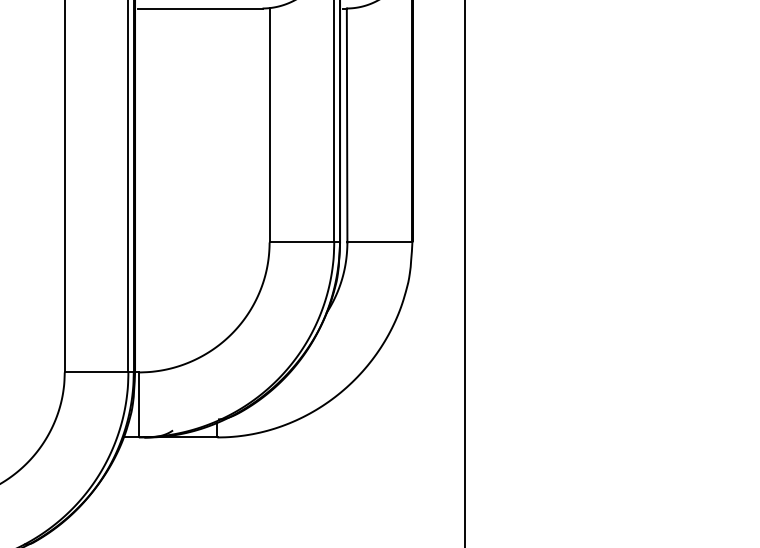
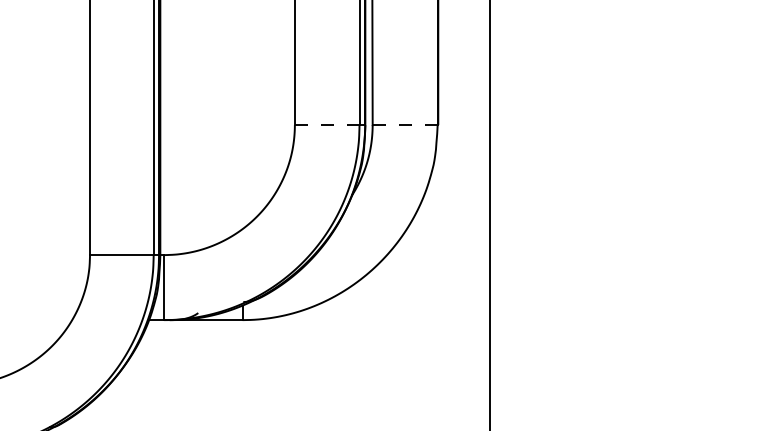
line: (301, 242) -> (326, 125), solid -> dashed
line: (379, 242) -> (404, 125), solid -> dashed

